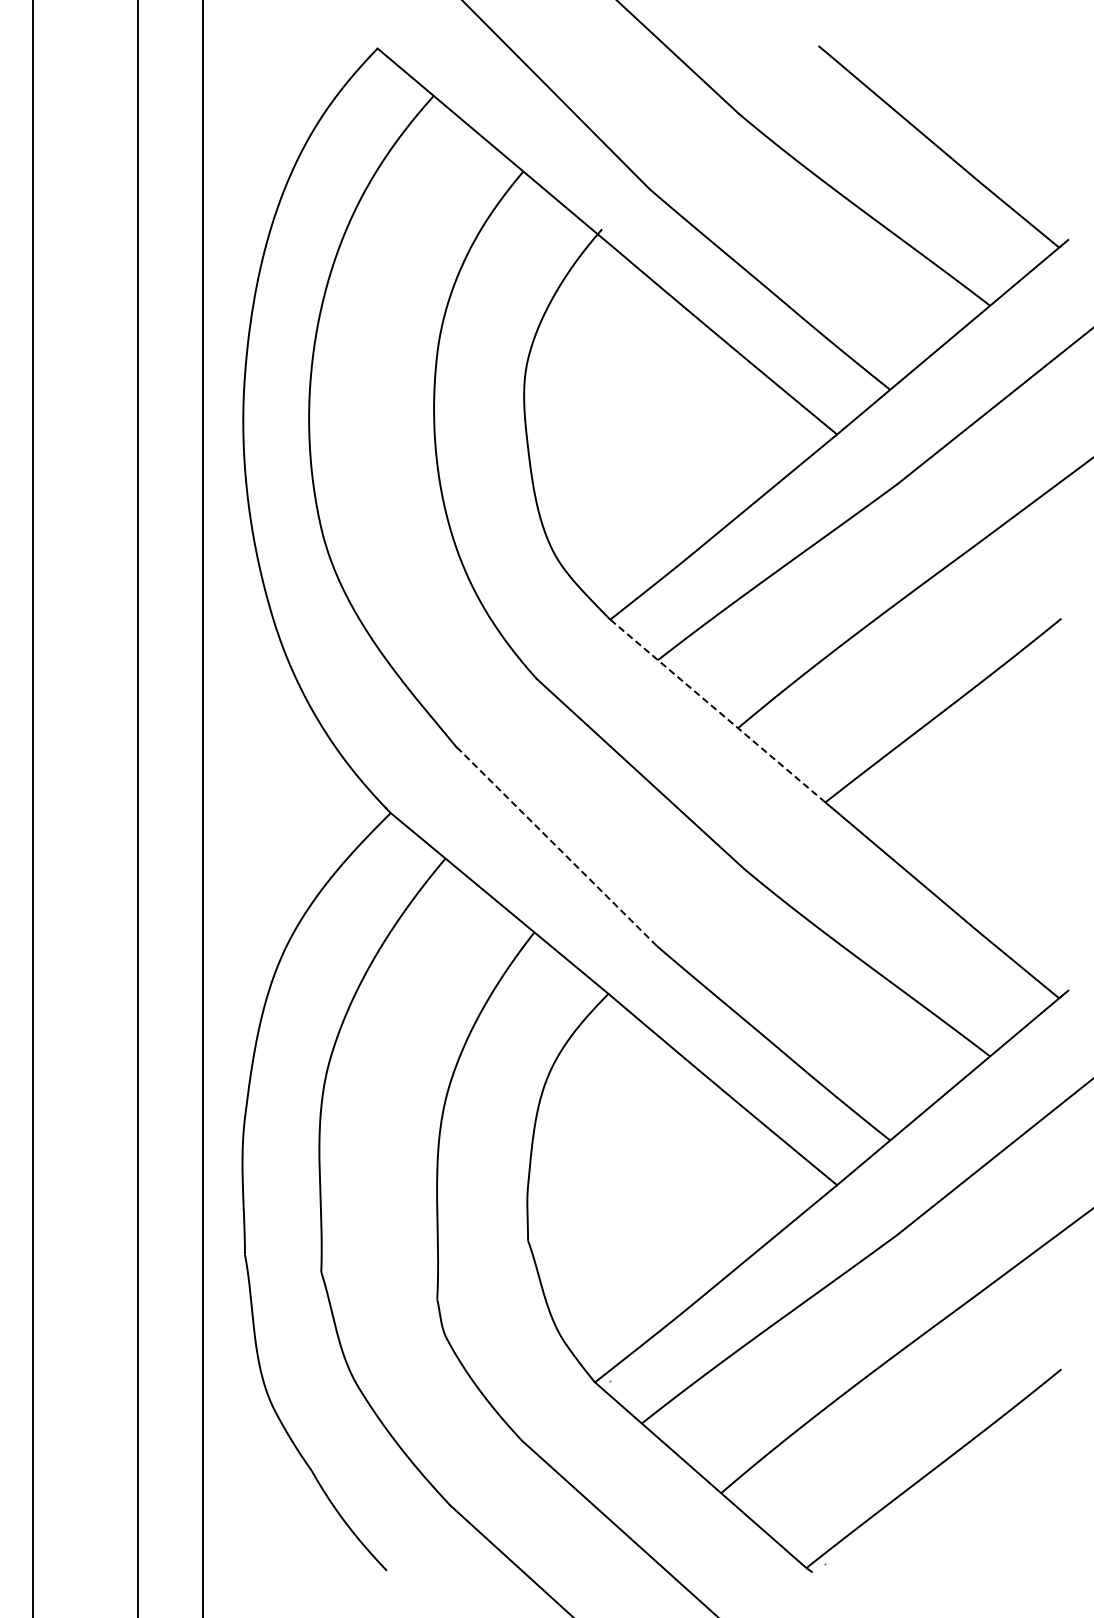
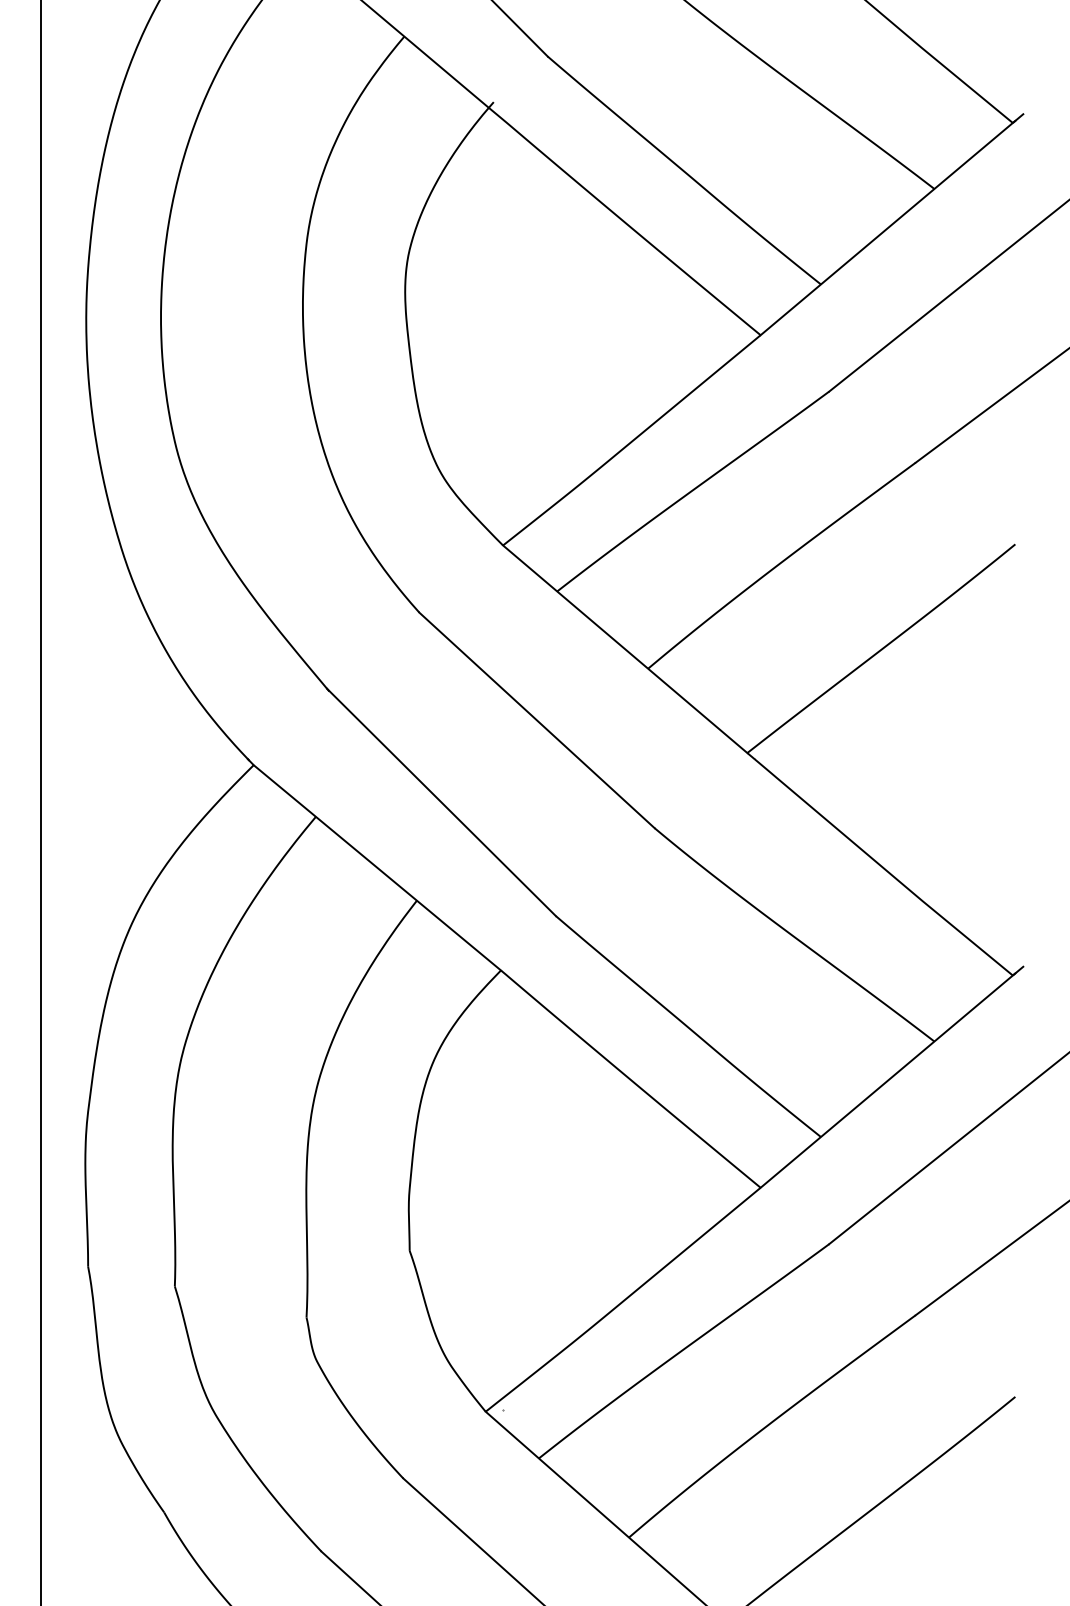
line: (717, 710) -> (624, 648), dashed -> solid
line: (555, 845) -> (440, 801), dashed -> solid

